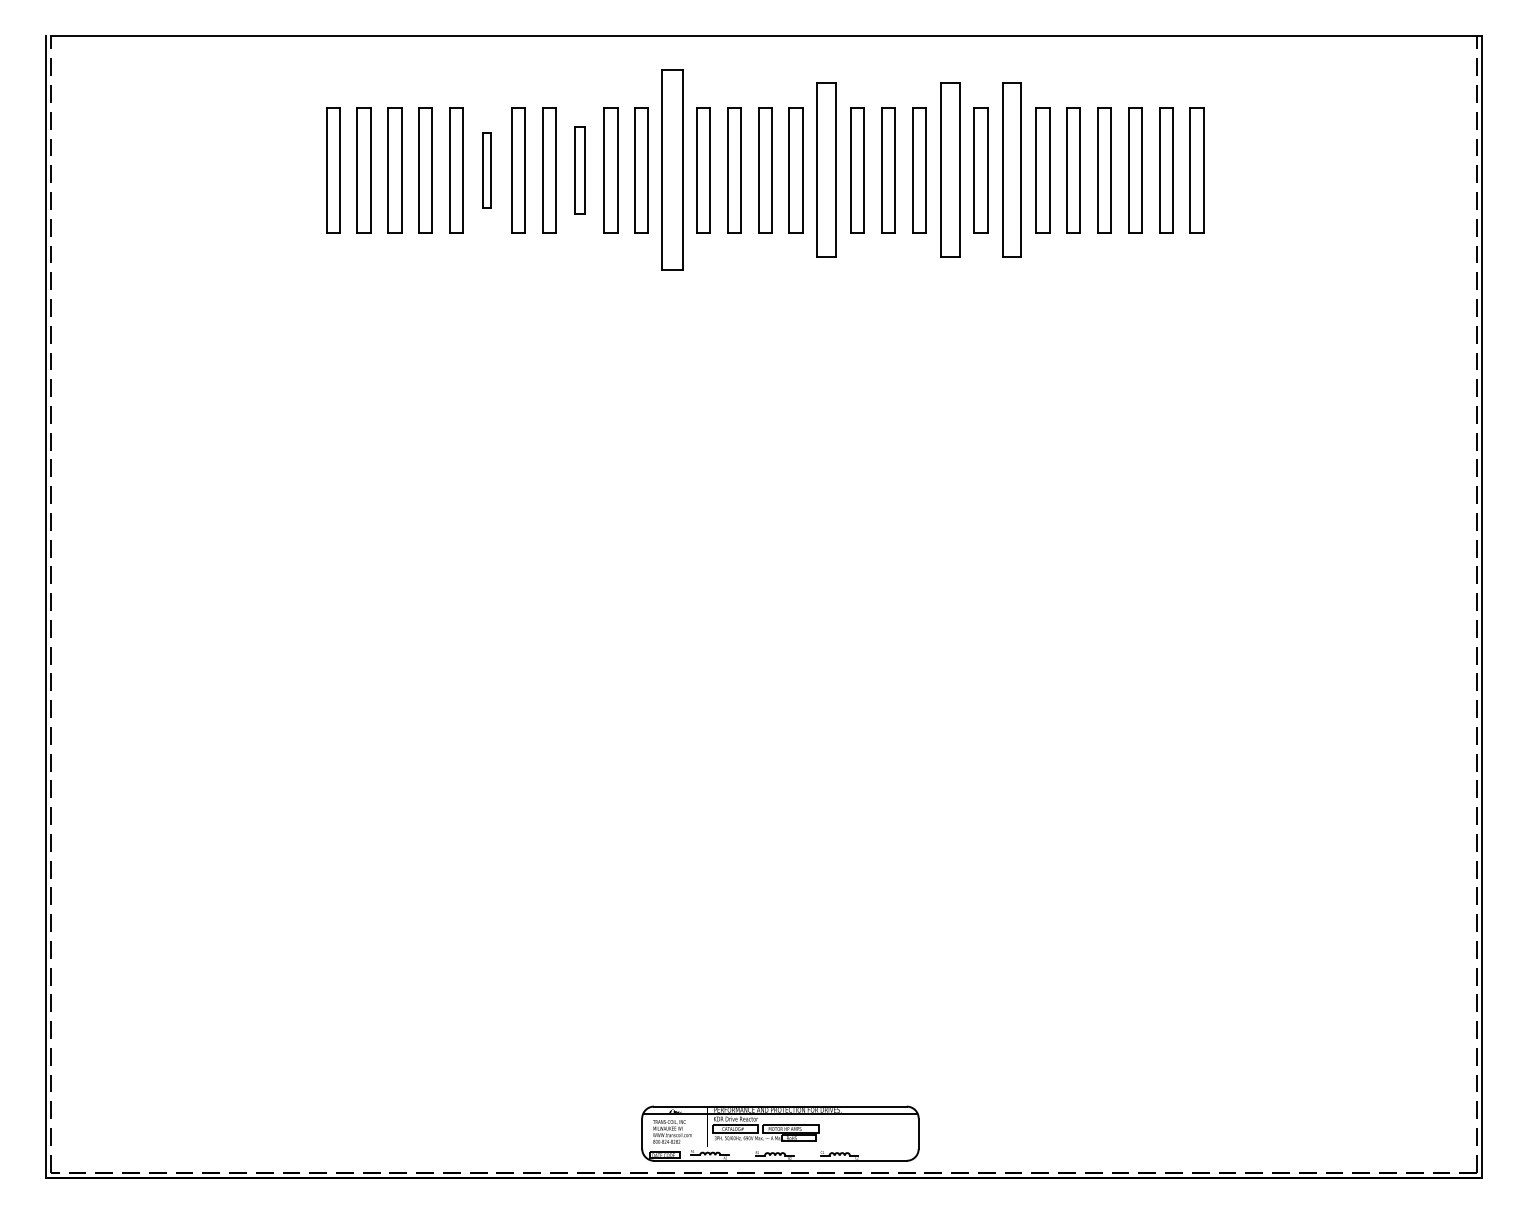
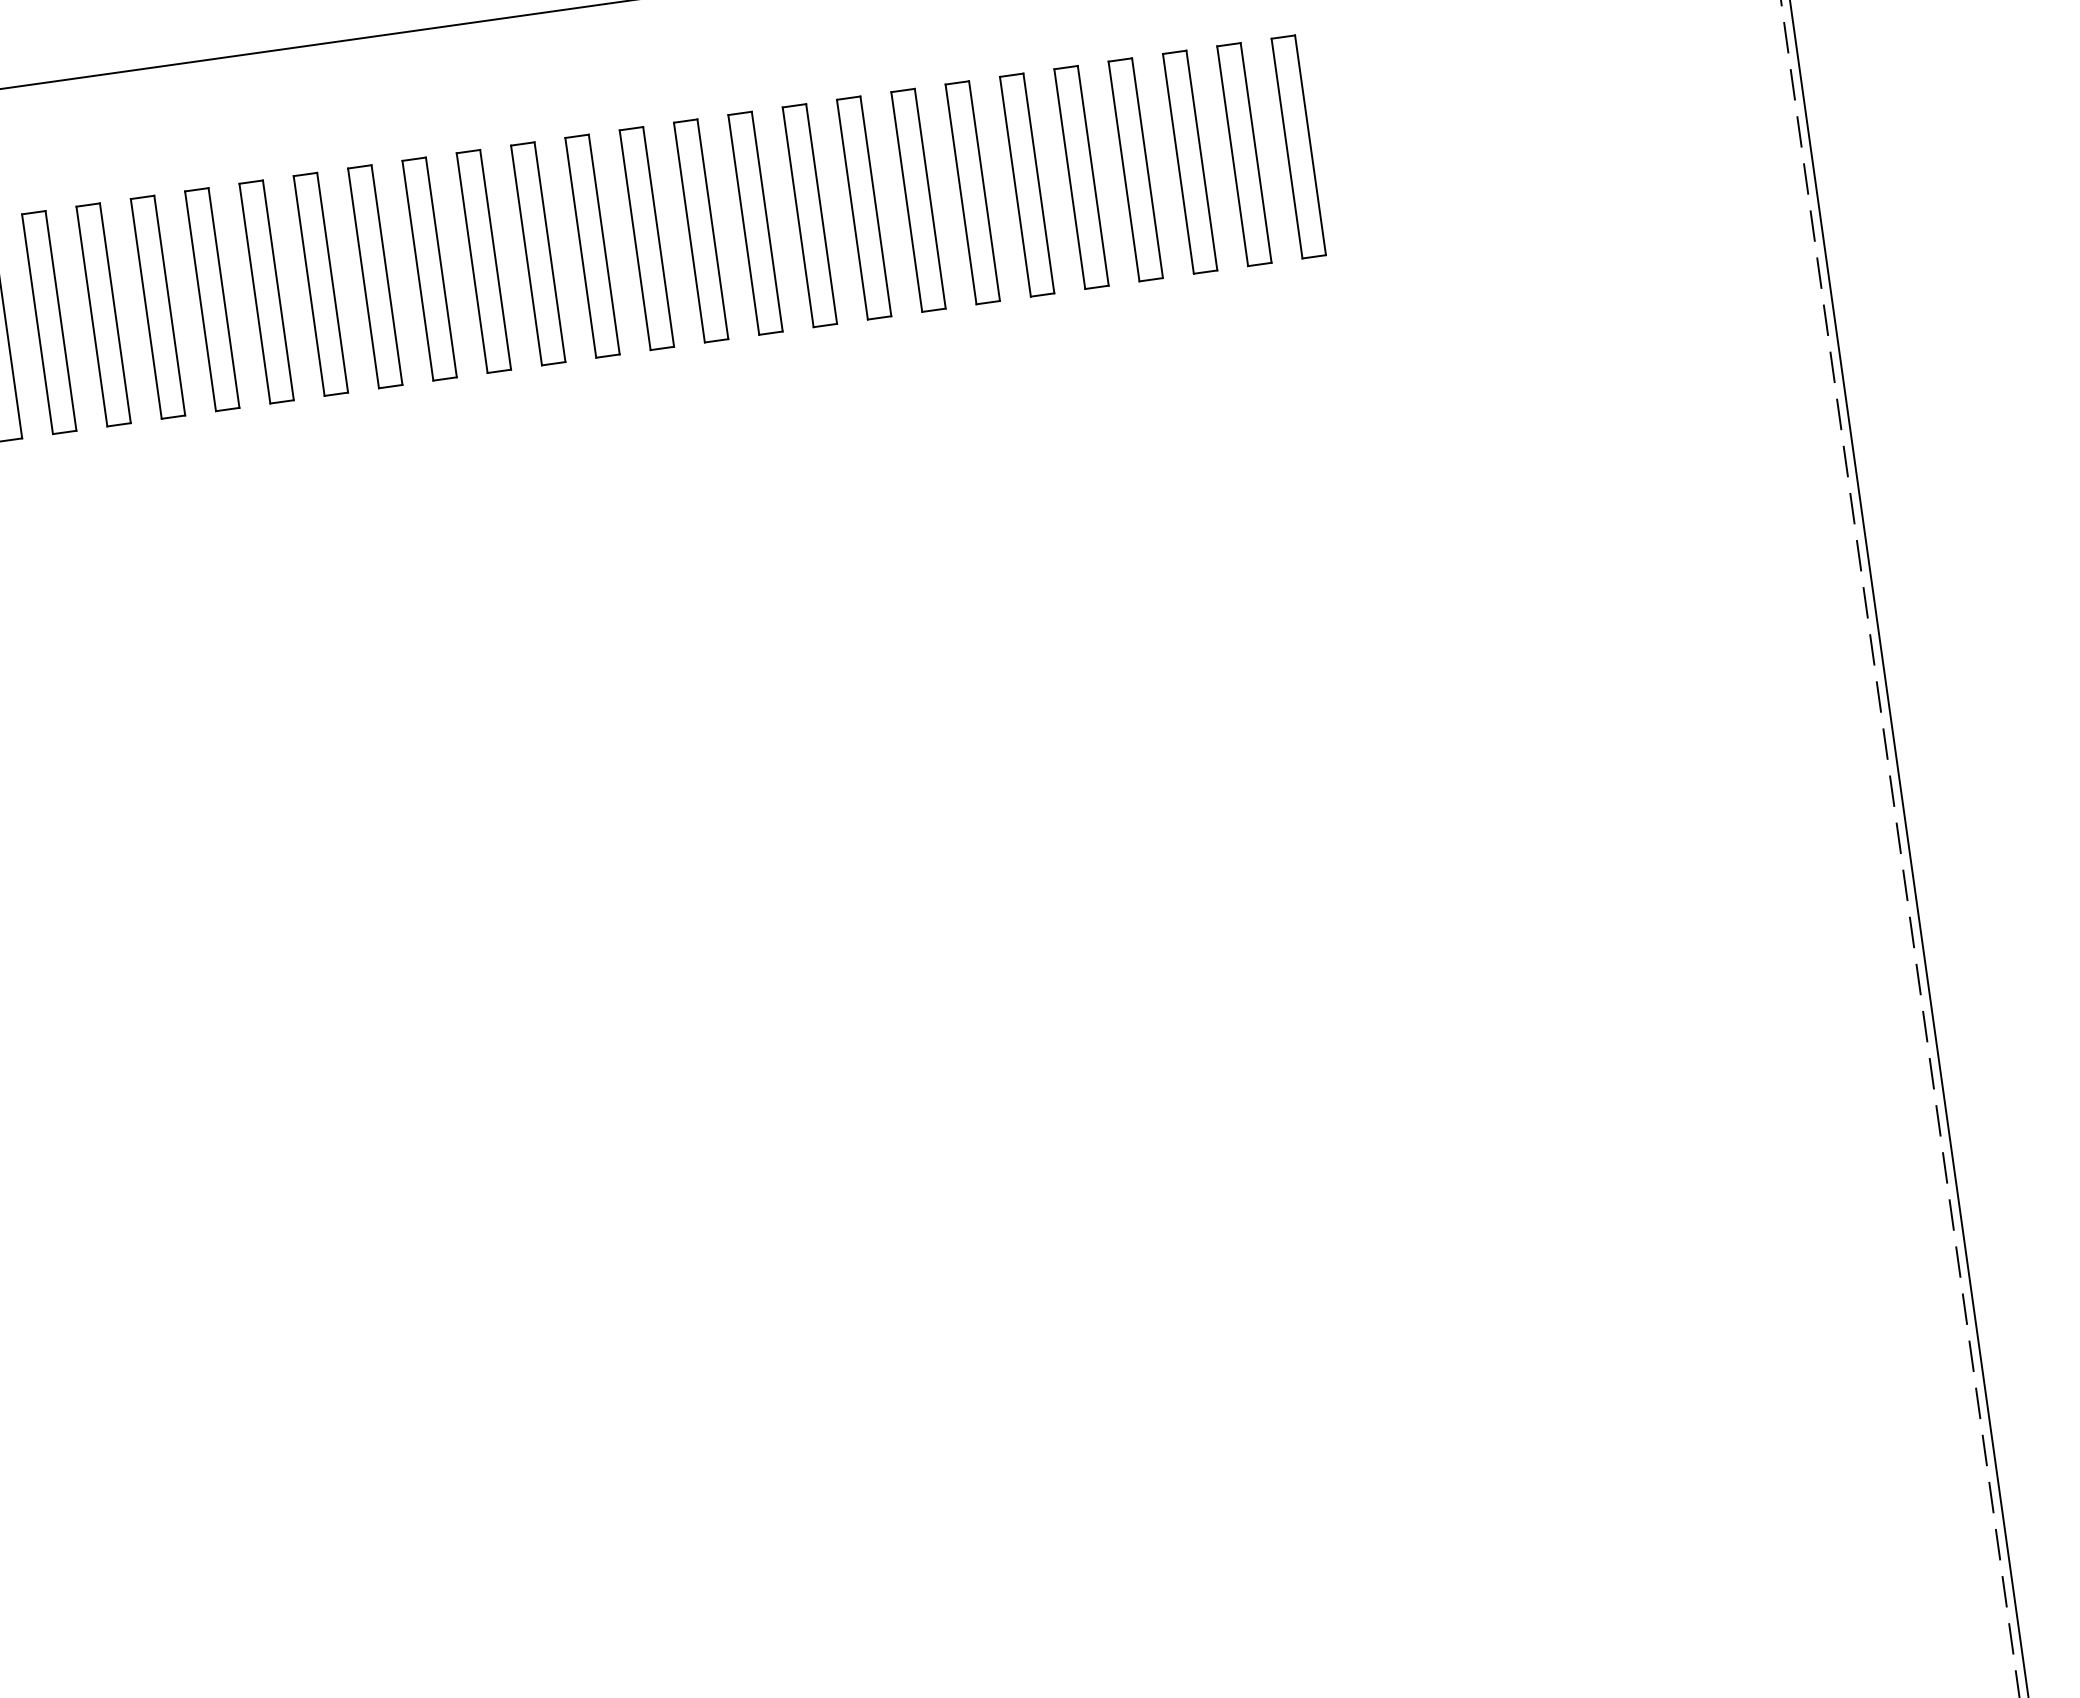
part: (487, 170) -> (49, 323), size x1.67
part: (579, 170) -> (211, 300), size x1.43
part: (672, 170) -> (375, 277), size x0.62
part: (826, 170) -> (646, 239), size x0.71
part: (950, 170) -> (864, 208), size x0.71
part: (1011, 170) -> (972, 193), size x0.71

